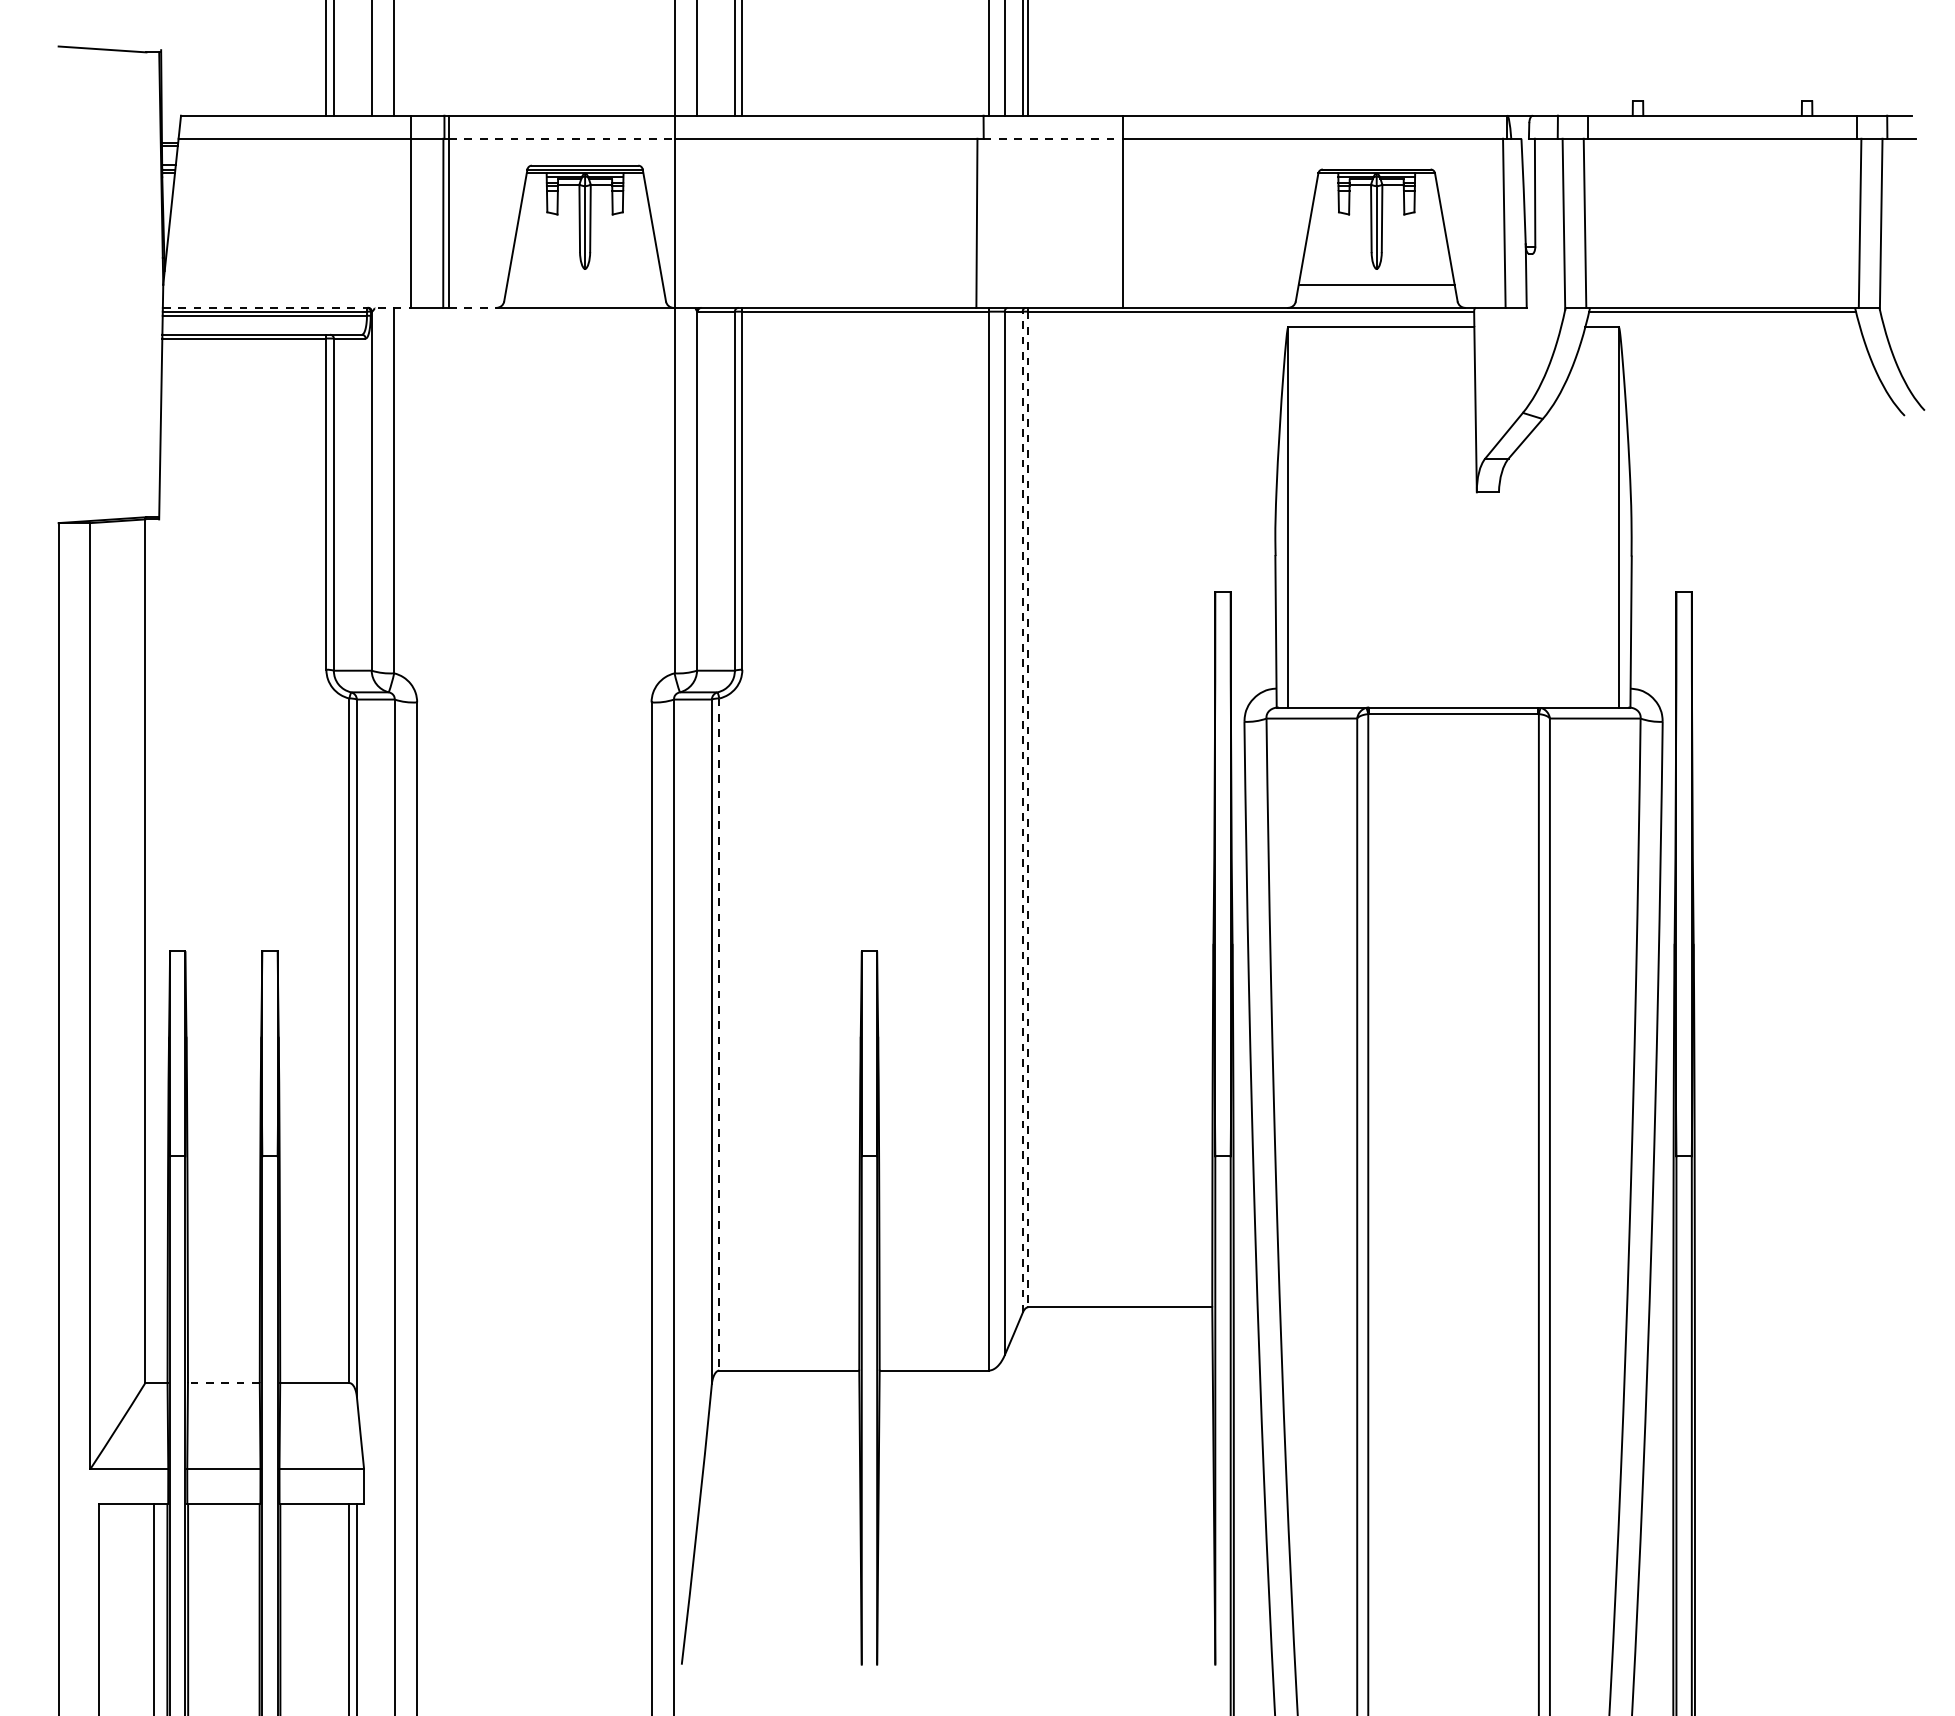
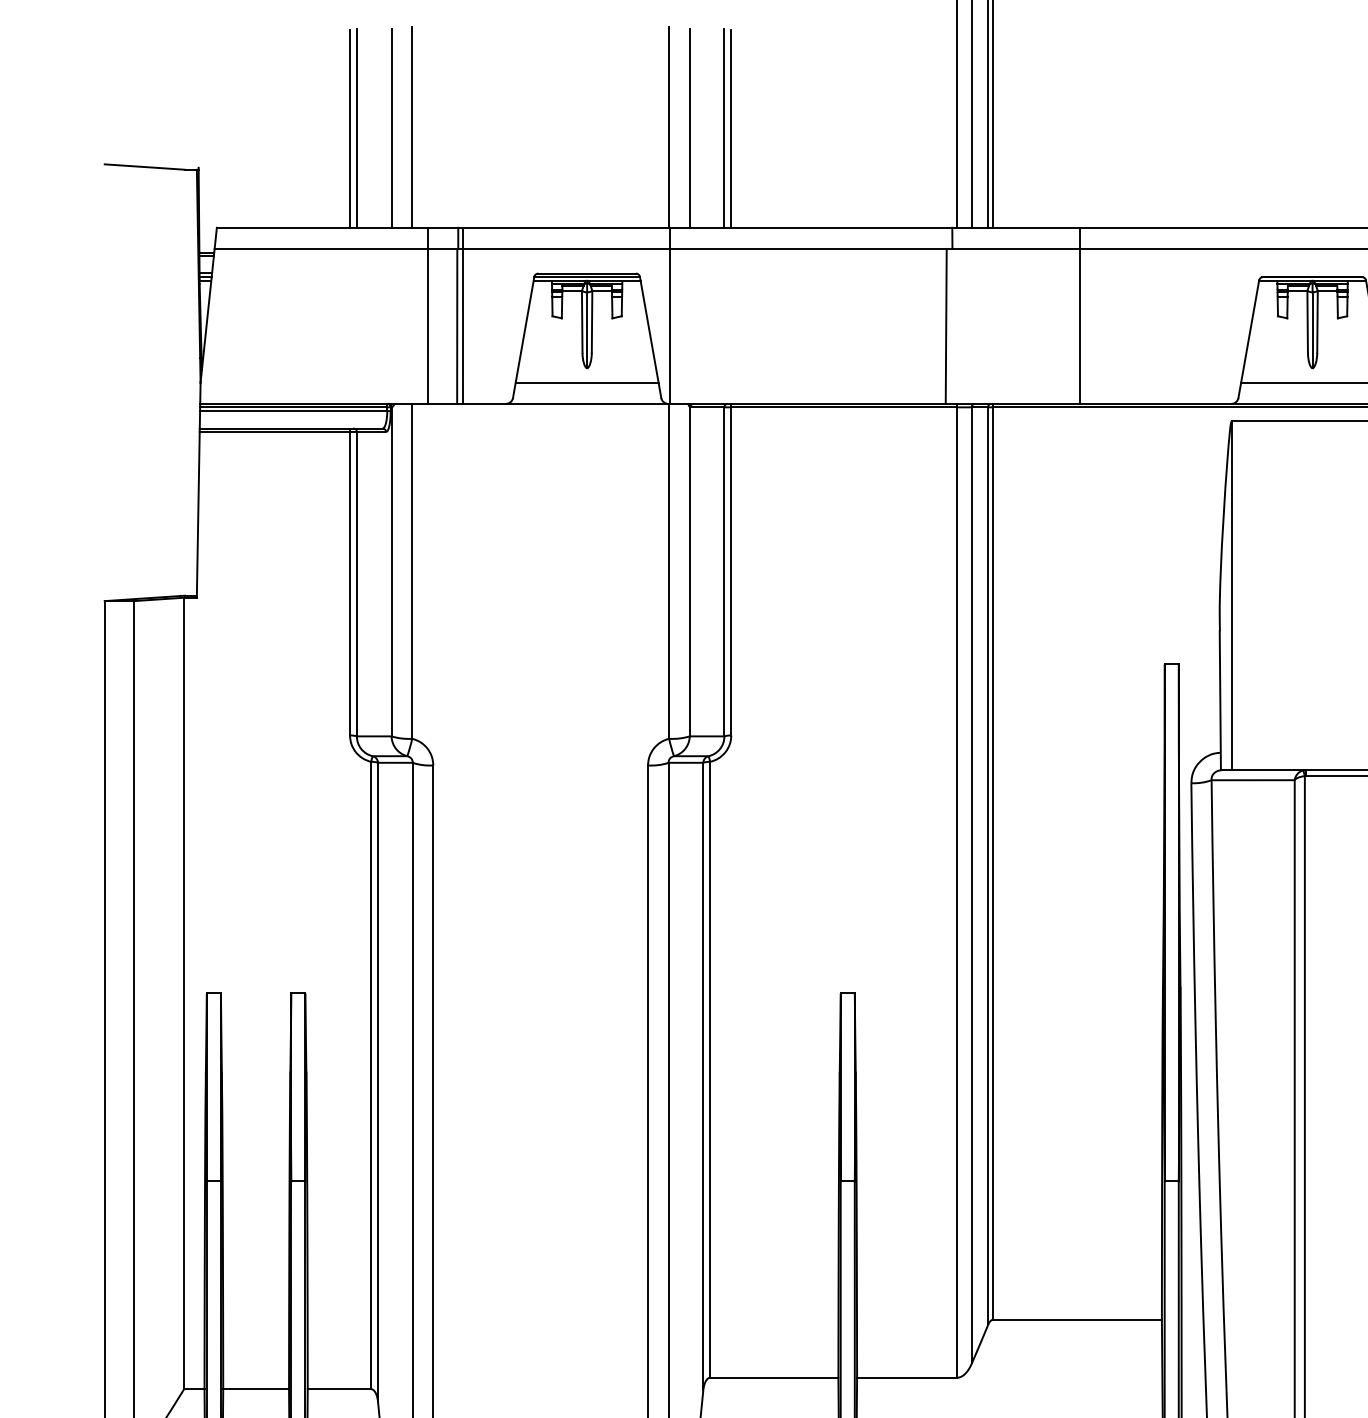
line: (562, 138) -> (566, 248), dashed -> solid
line: (1053, 138) -> (1016, 248), dashed -> solid
line: (585, 284) -> (587, 382), added
line: (287, 307) -> (314, 403), dashed -> solid
line: (472, 307) -> (483, 403), dashed -> solid
line: (1028, 809) -> (993, 863), dashed -> solid
line: (1022, 812) -> (987, 866), dashed -> solid
line: (719, 1035) -> (710, 1070), dashed -> solid
line: (223, 1383) -> (255, 1389), dashed -> solid

